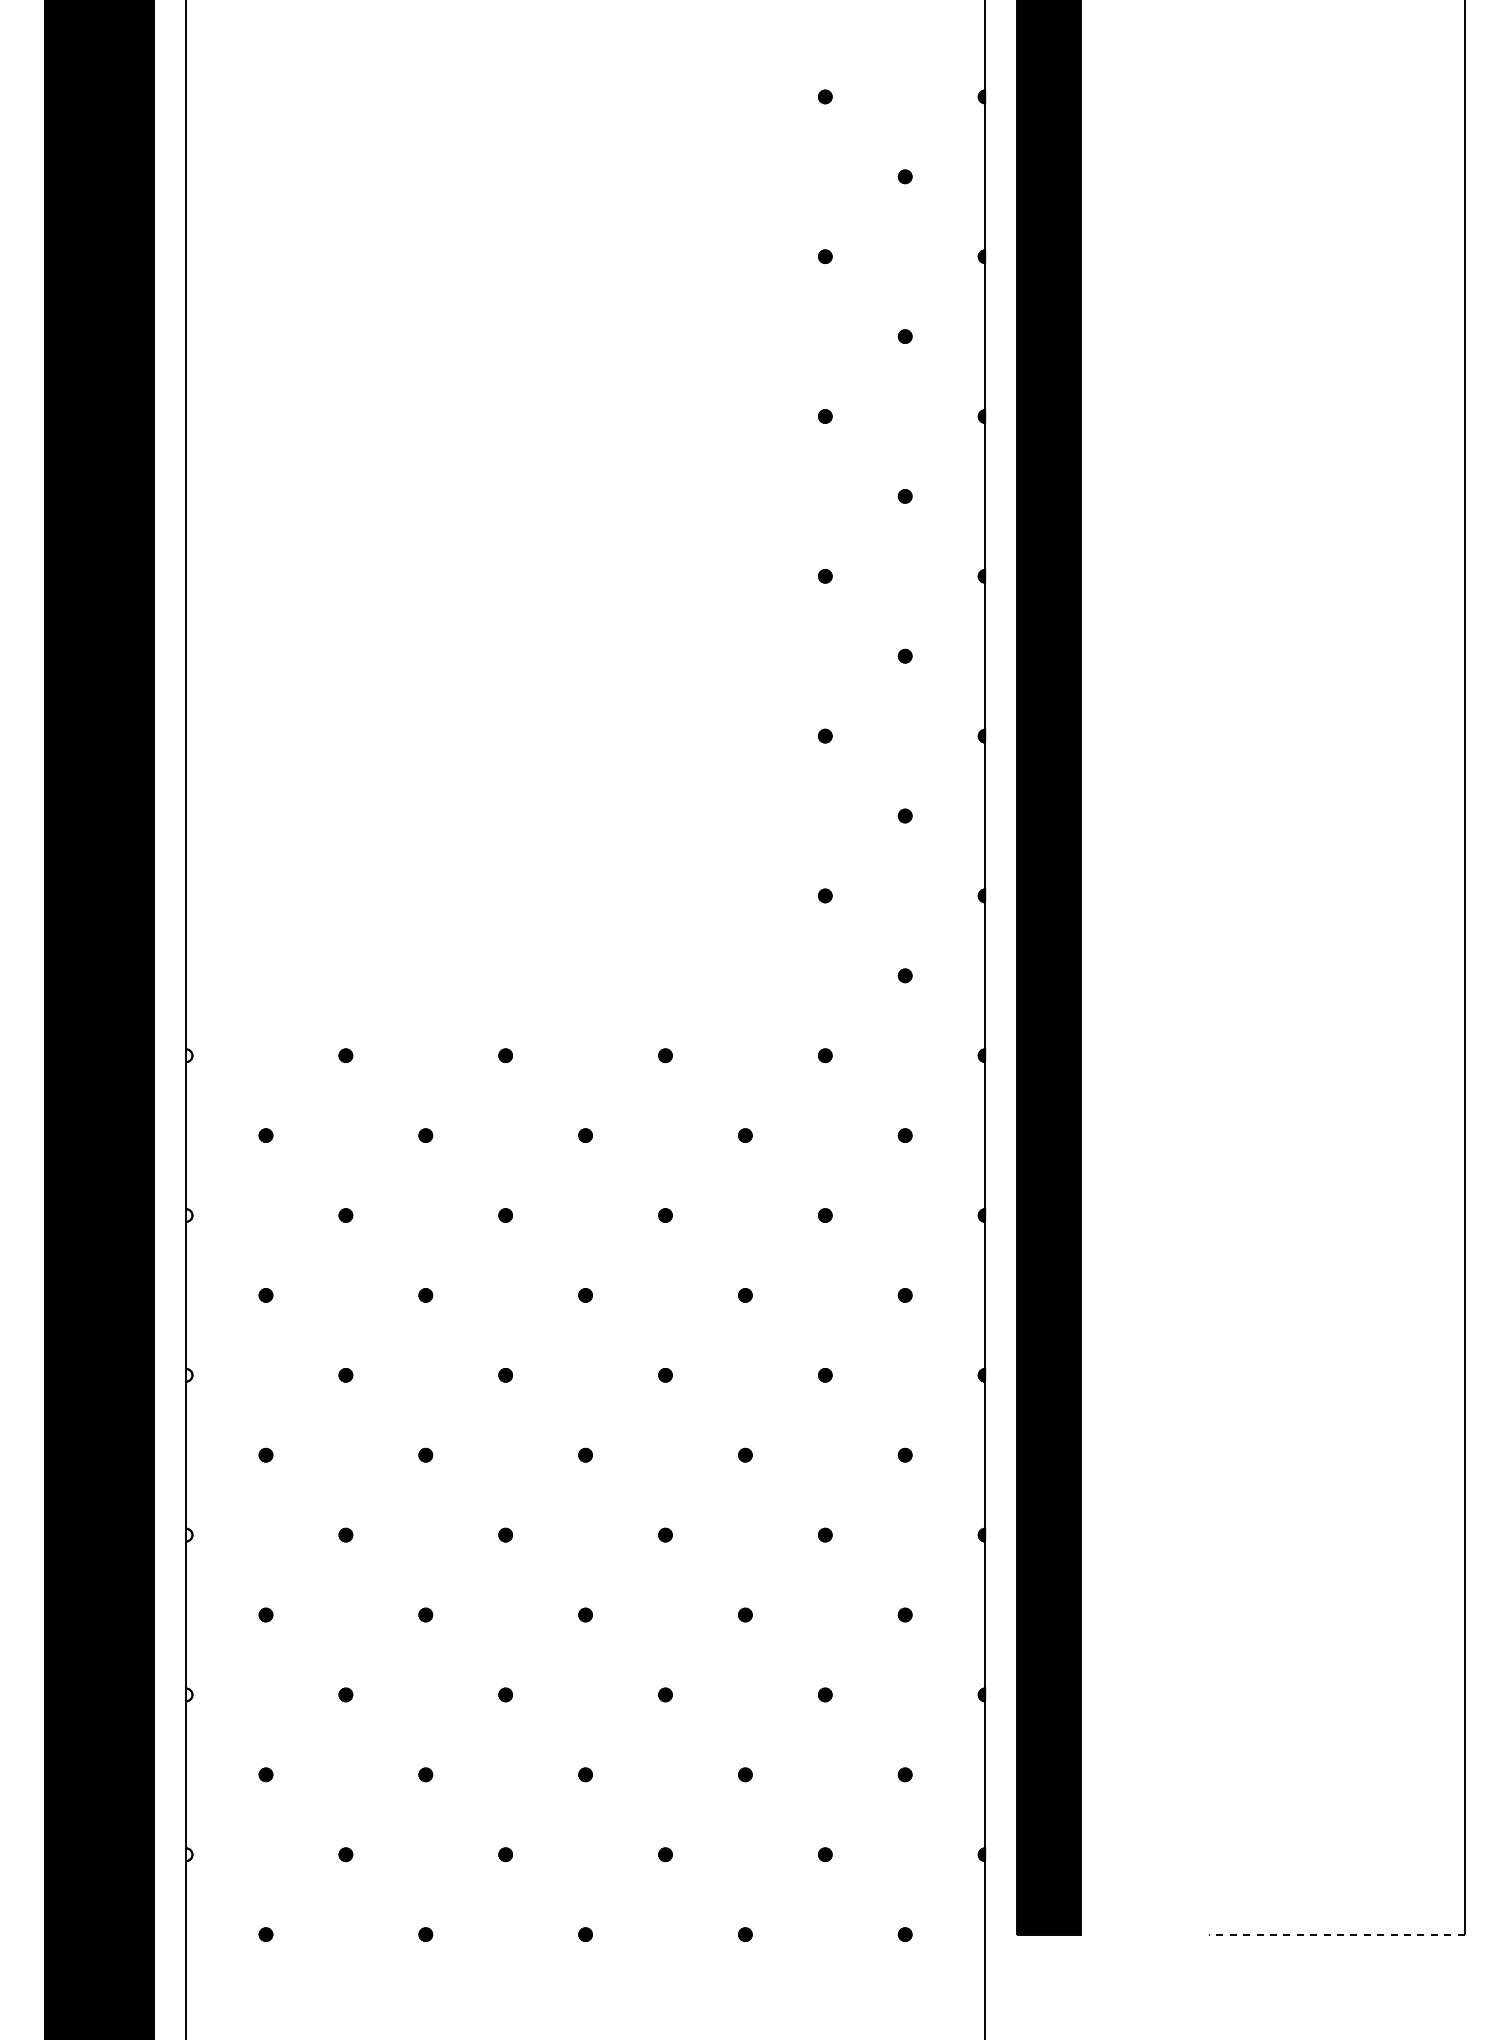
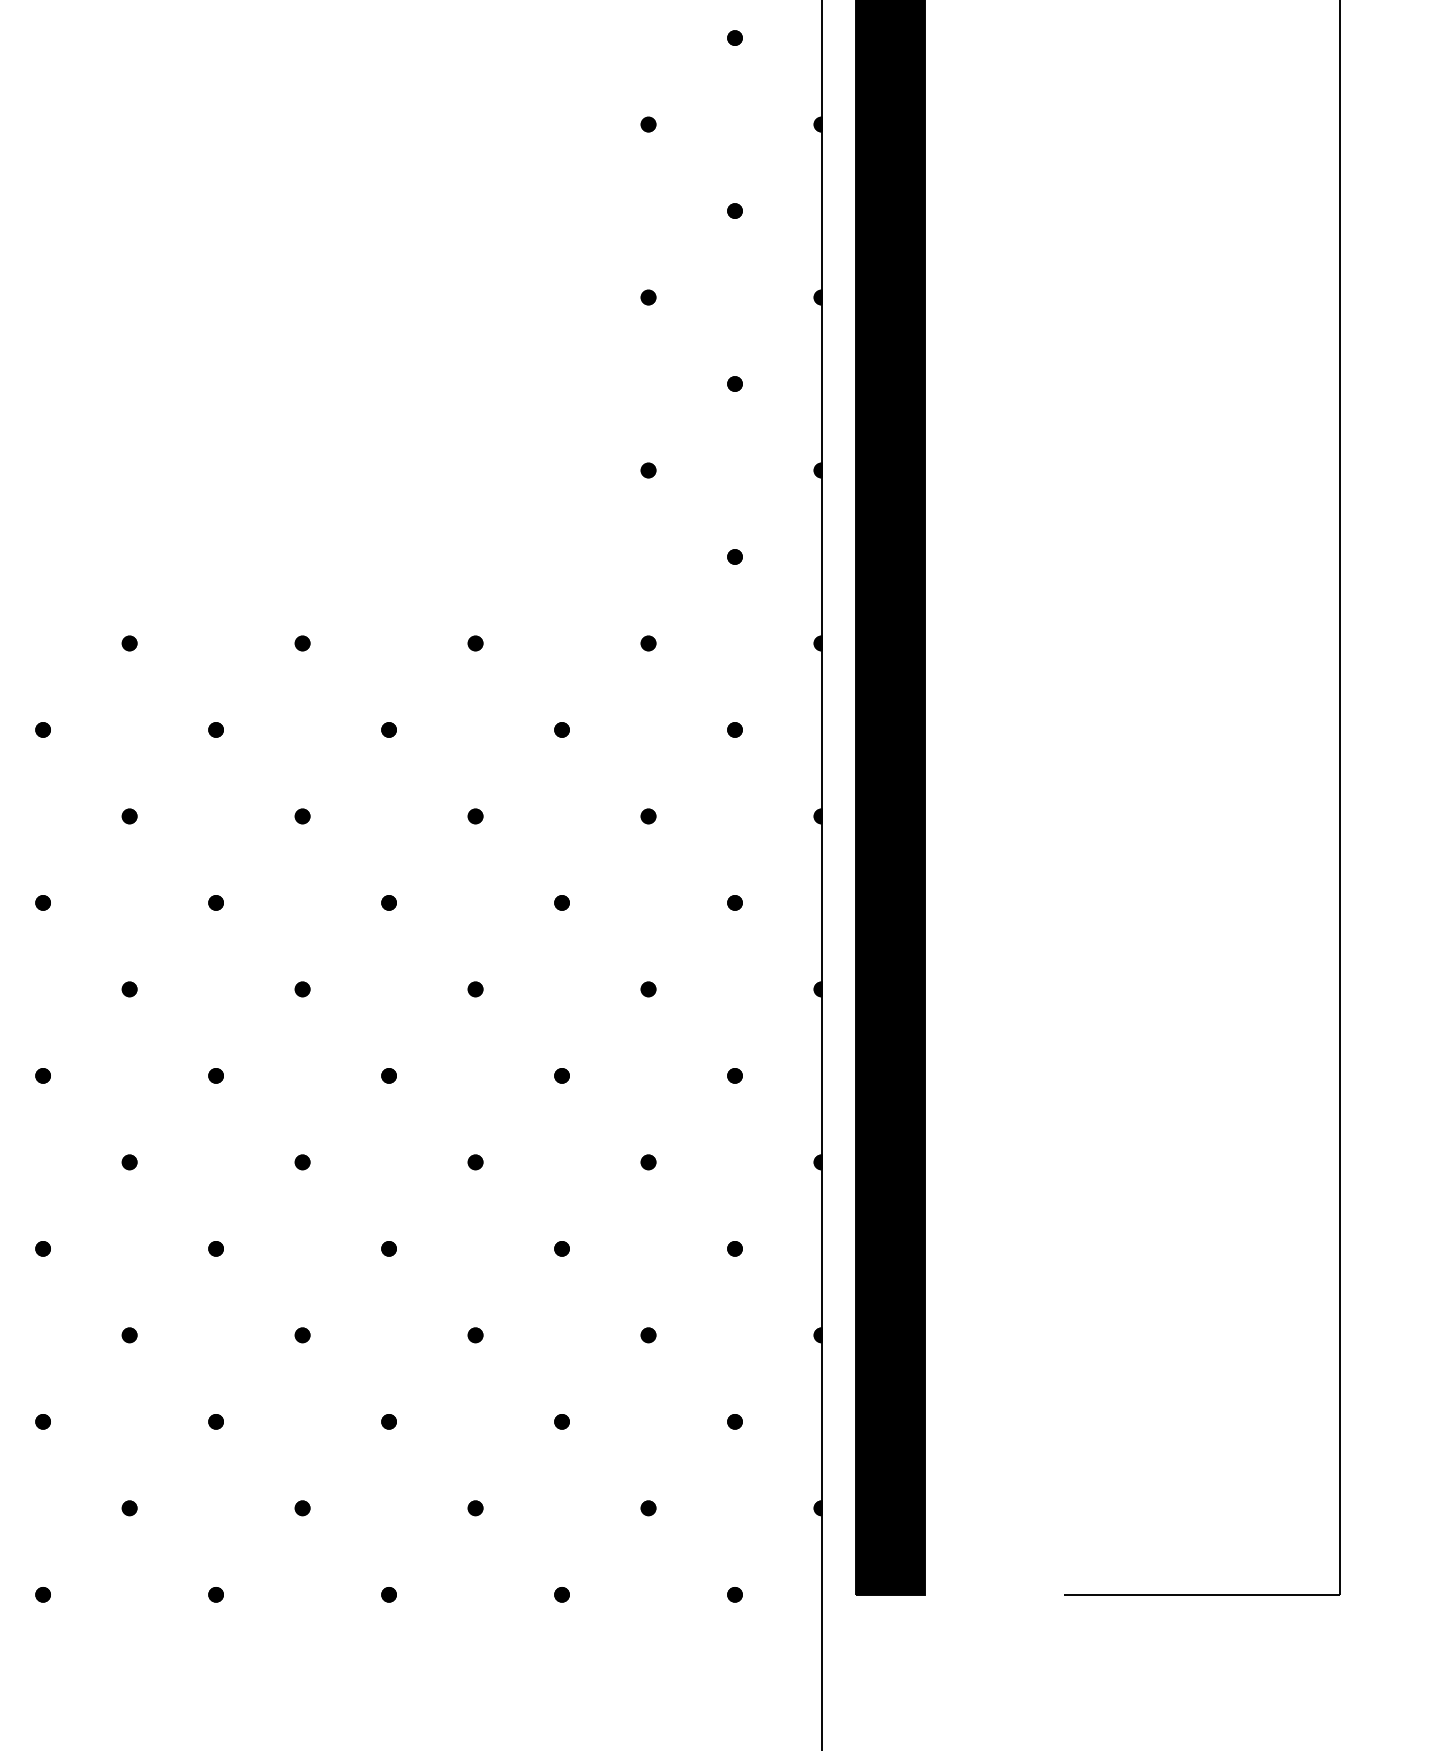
line: (1336, 1934) -> (1201, 1594), dashed -> solid

